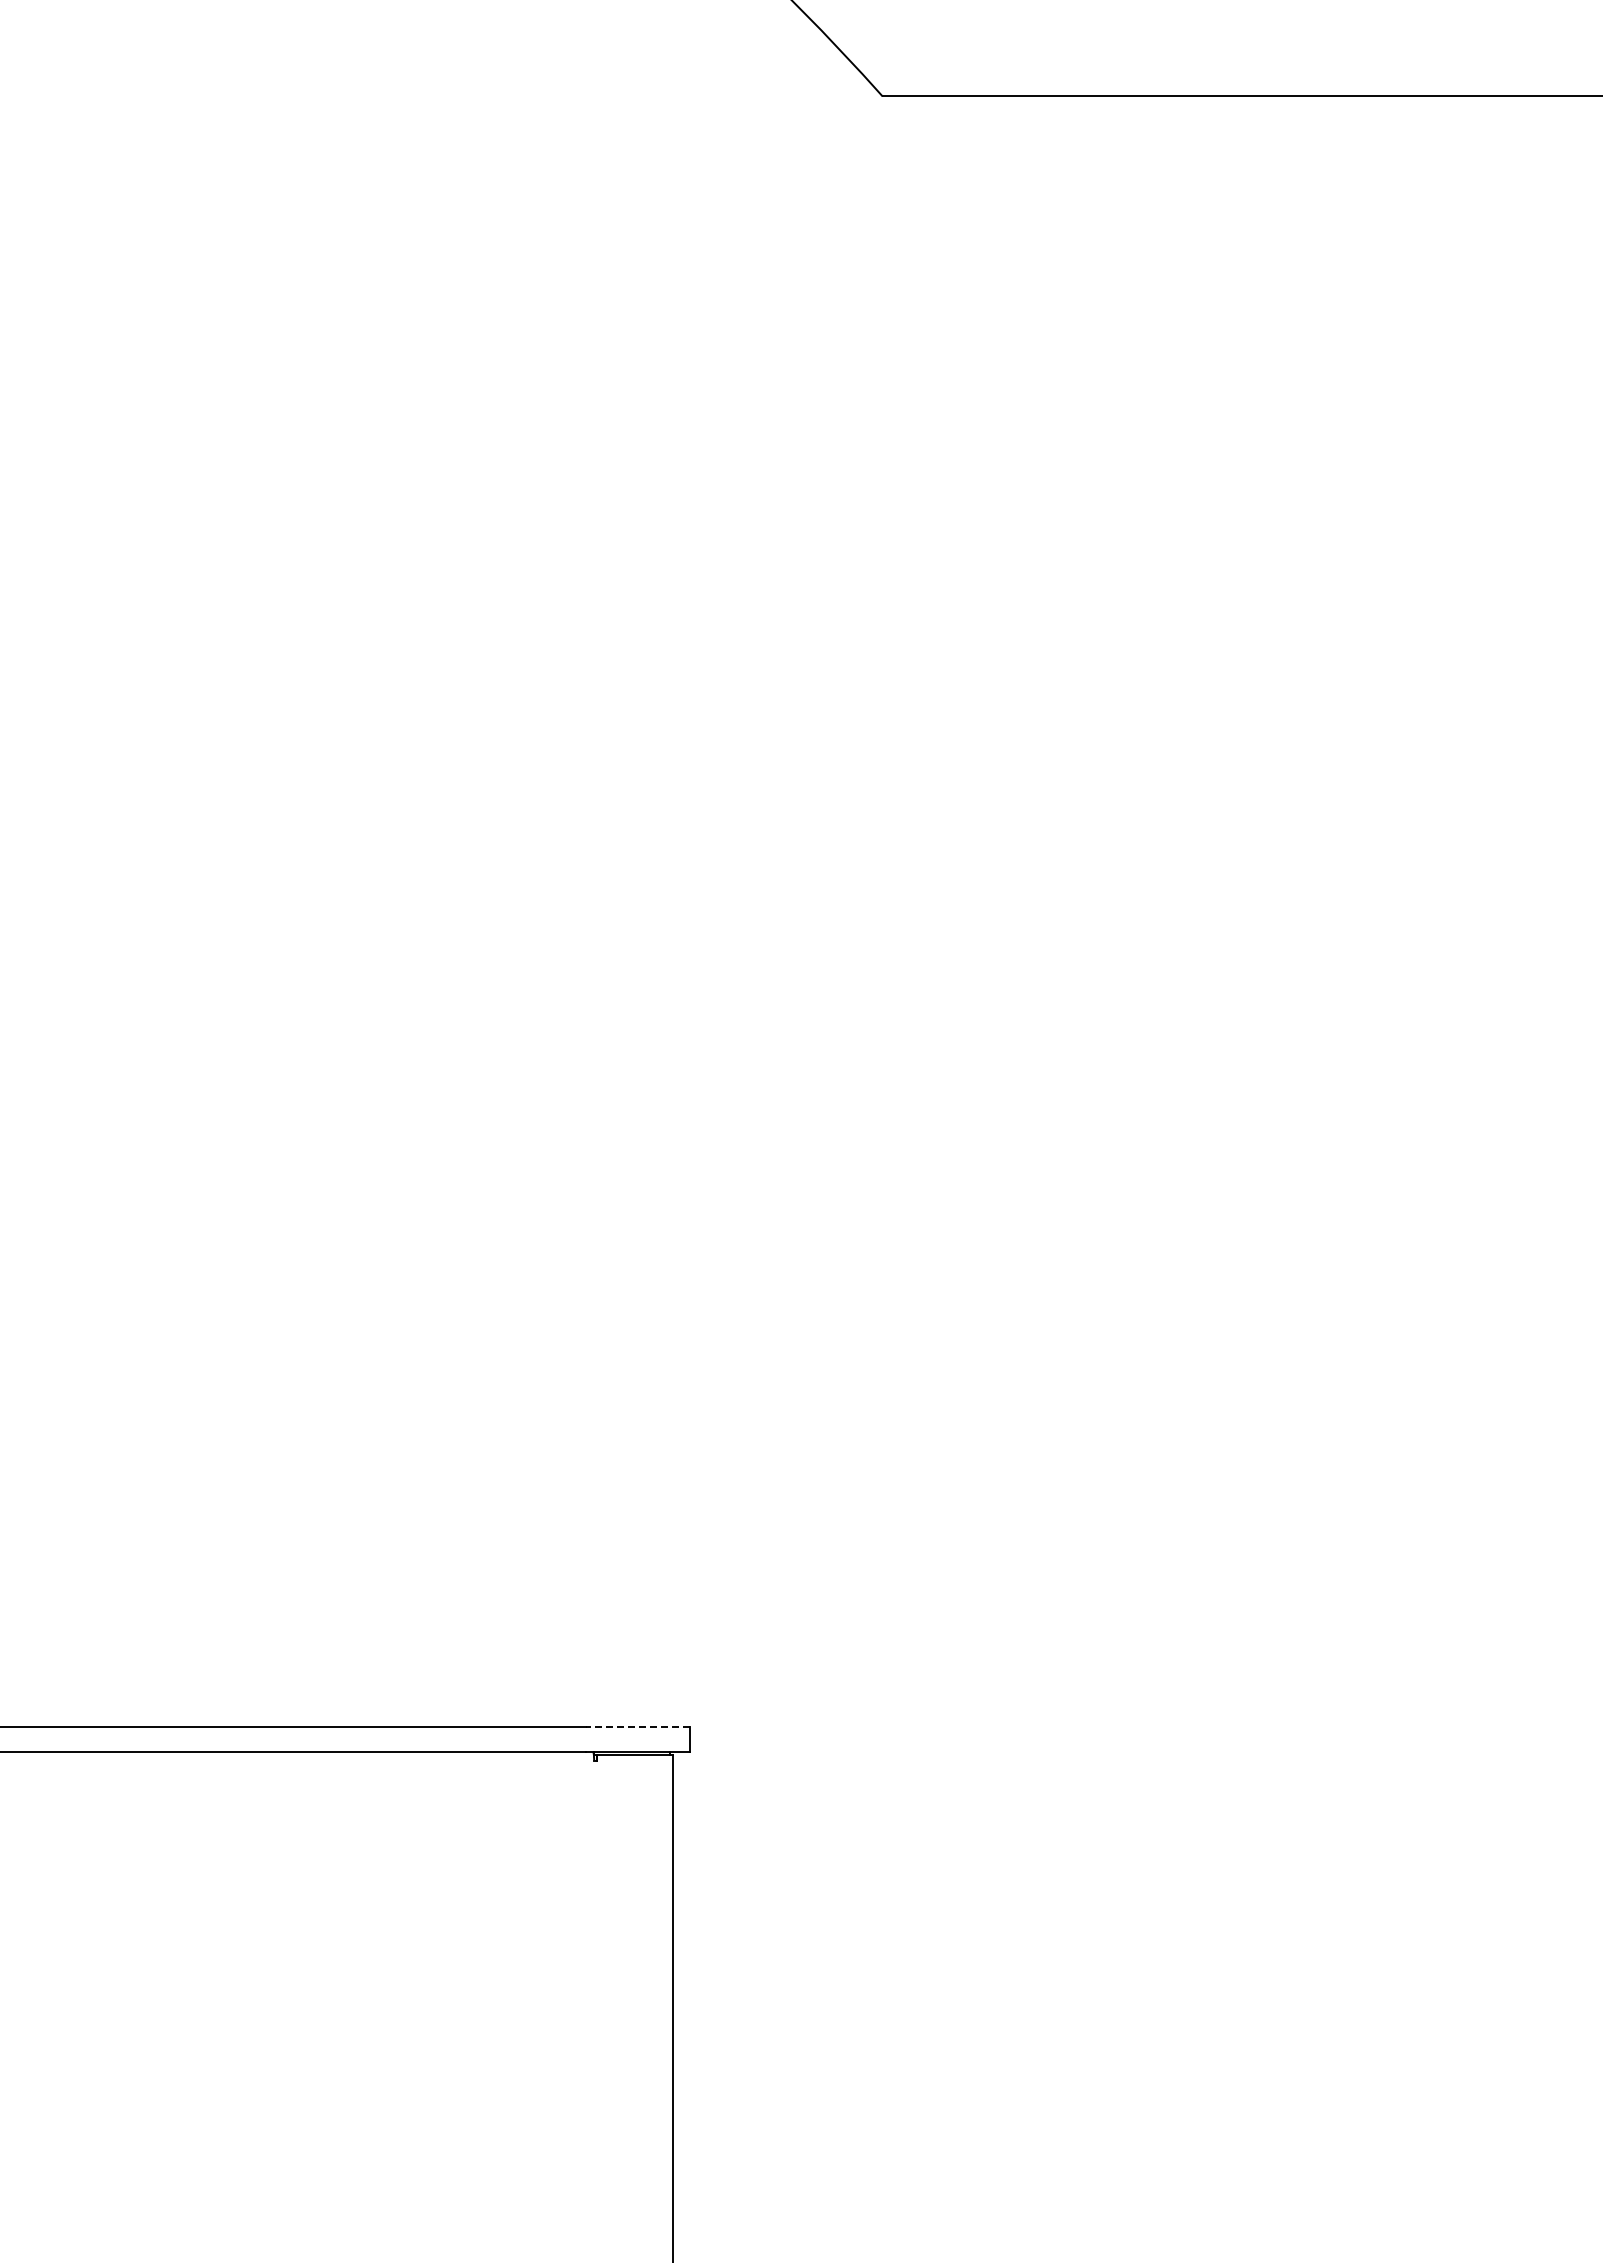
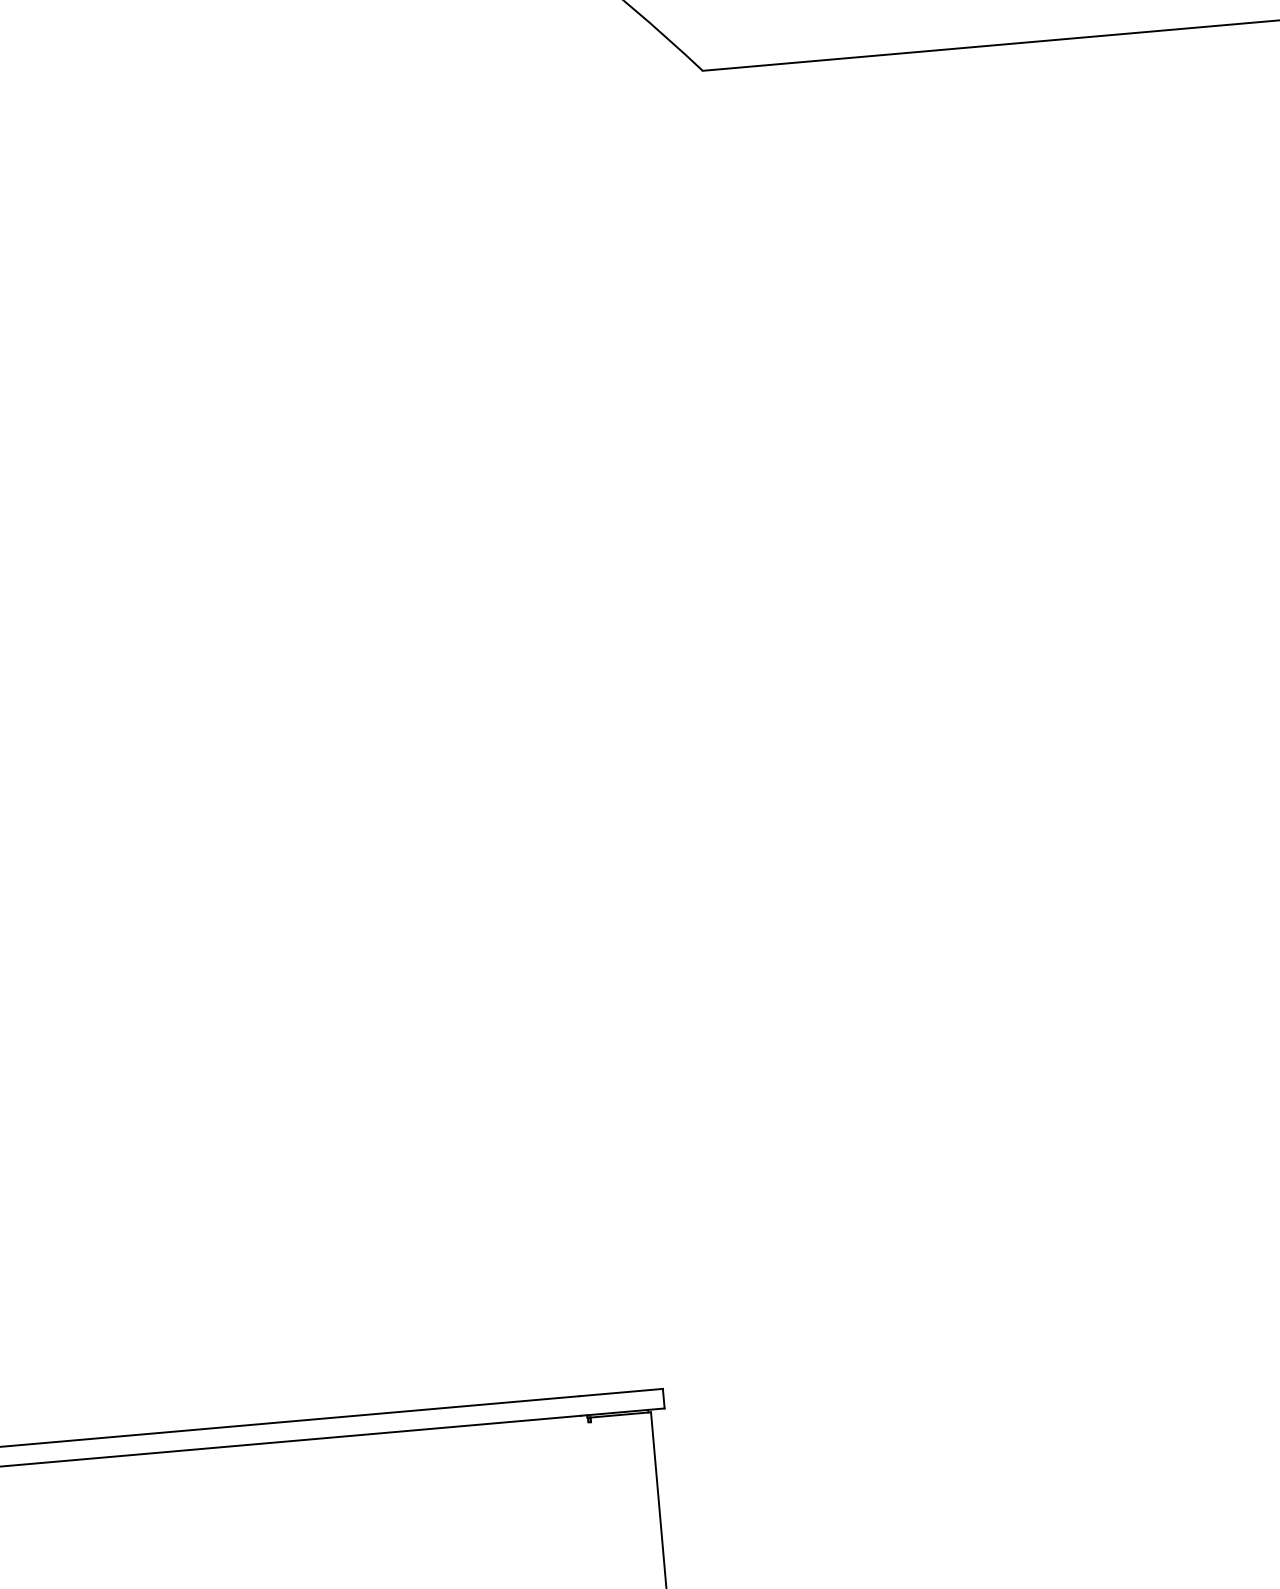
line: (637, 1727) -> (620, 1392), dashed -> solid

